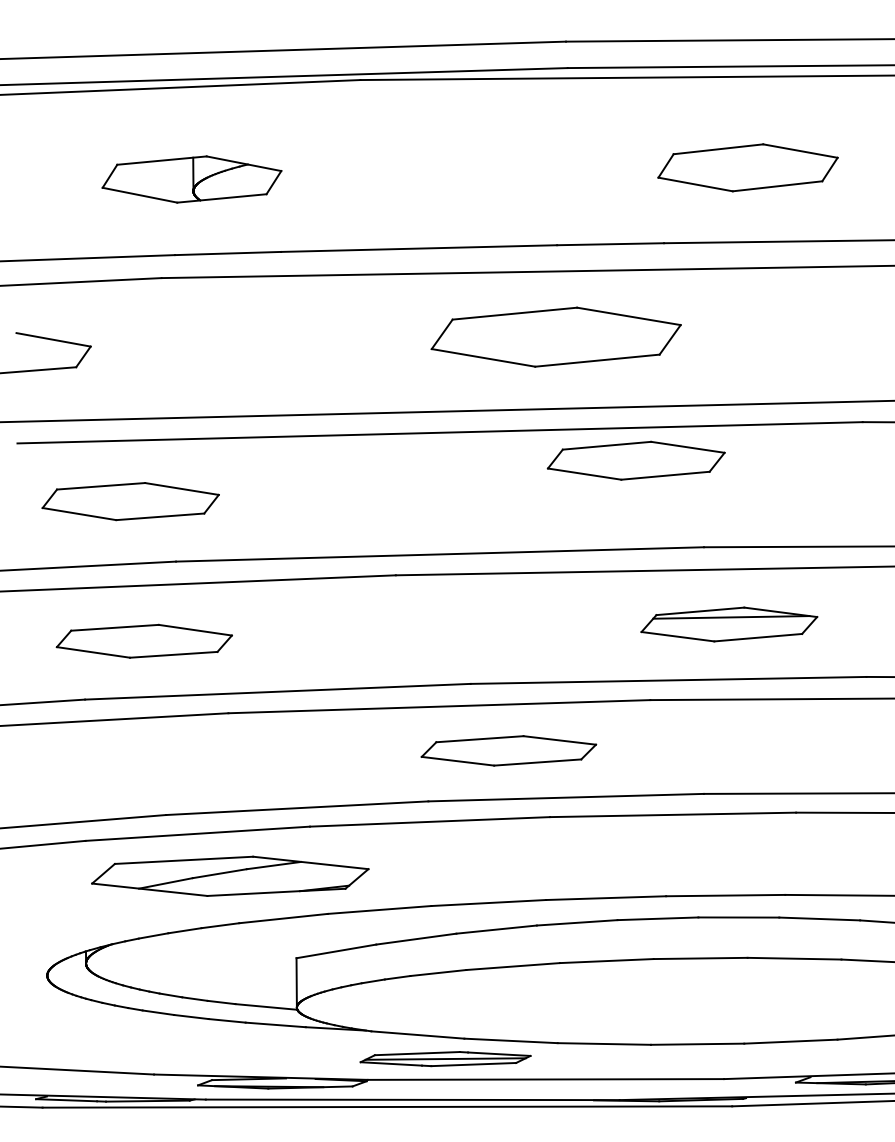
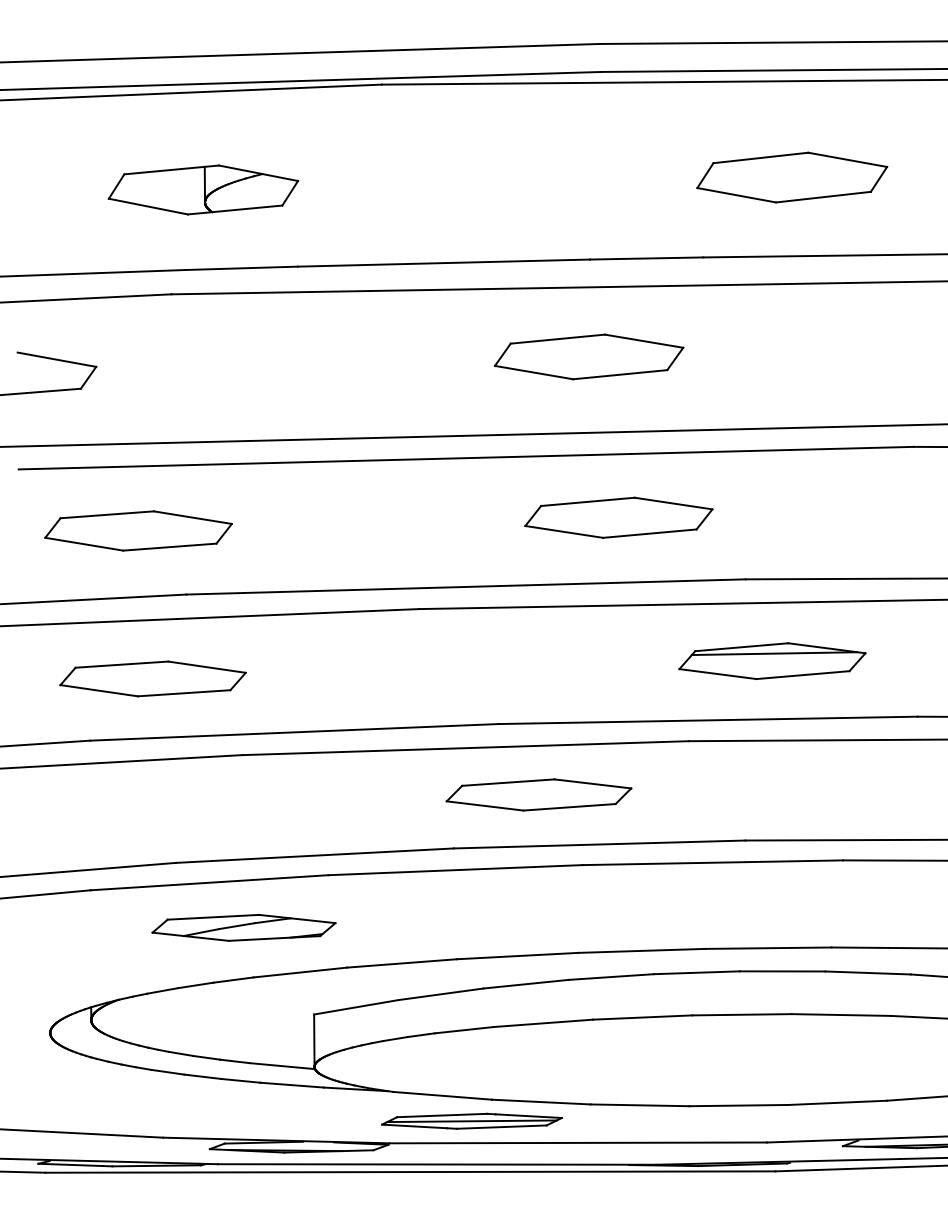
part: (555, 336) -> (588, 356), size x0.71
part: (635, 460) -> (618, 517), moved
part: (229, 876) -> (243, 927), size x0.62

